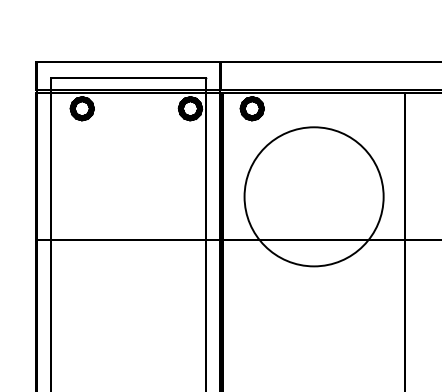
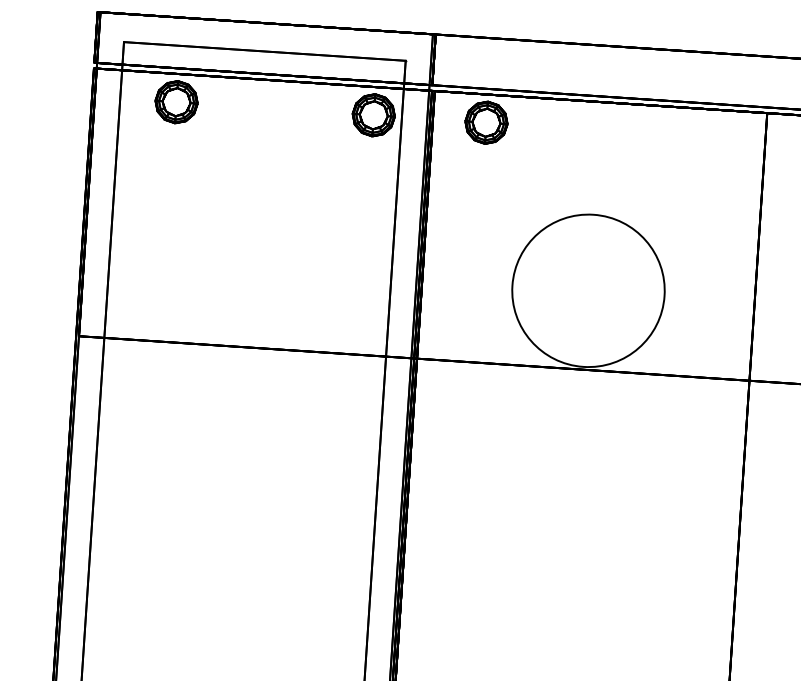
circle: (313, 196) -> (587, 290), size x0.6

